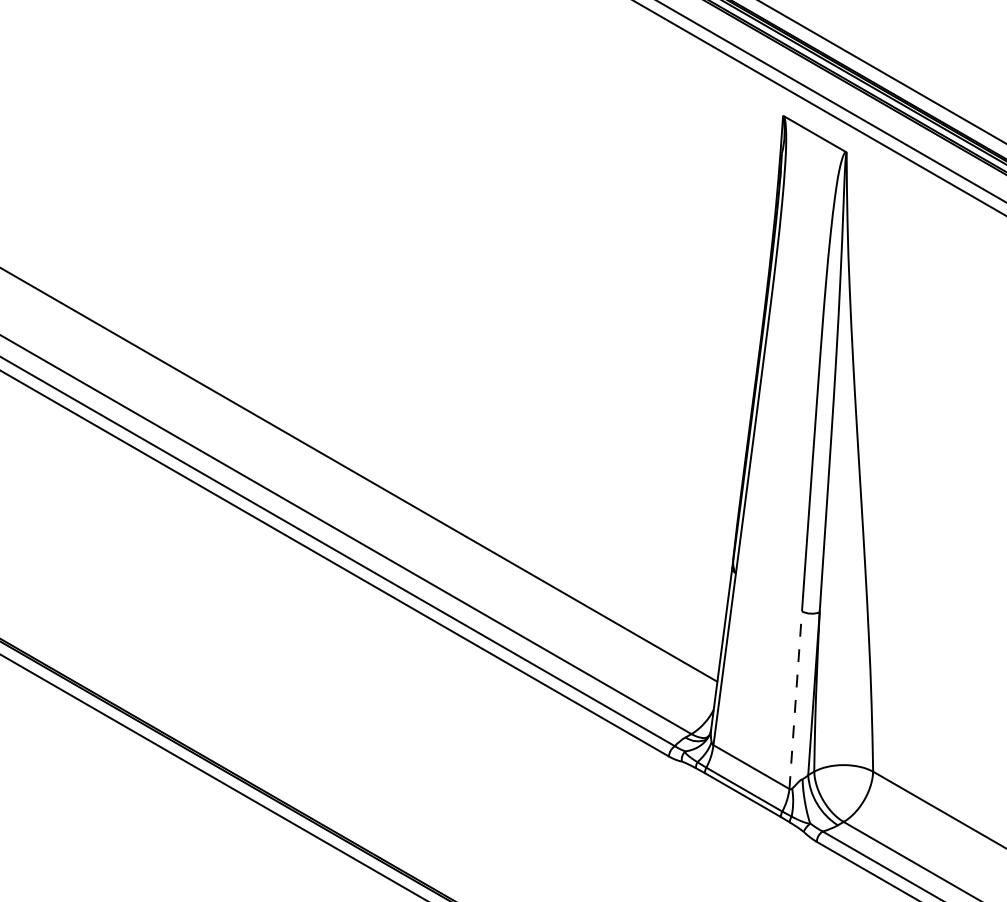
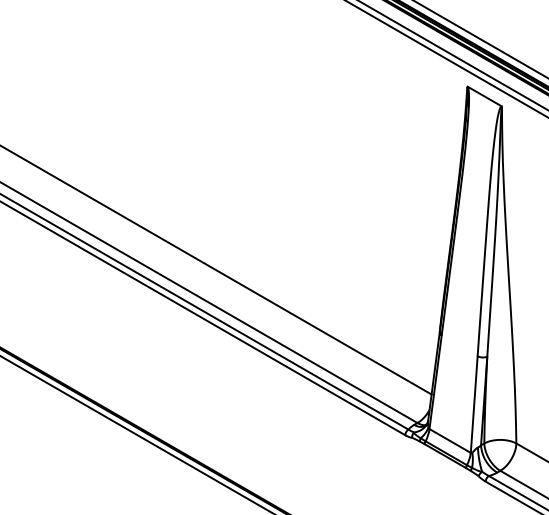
line: (796, 700) -> (474, 404), dashed -> solid

